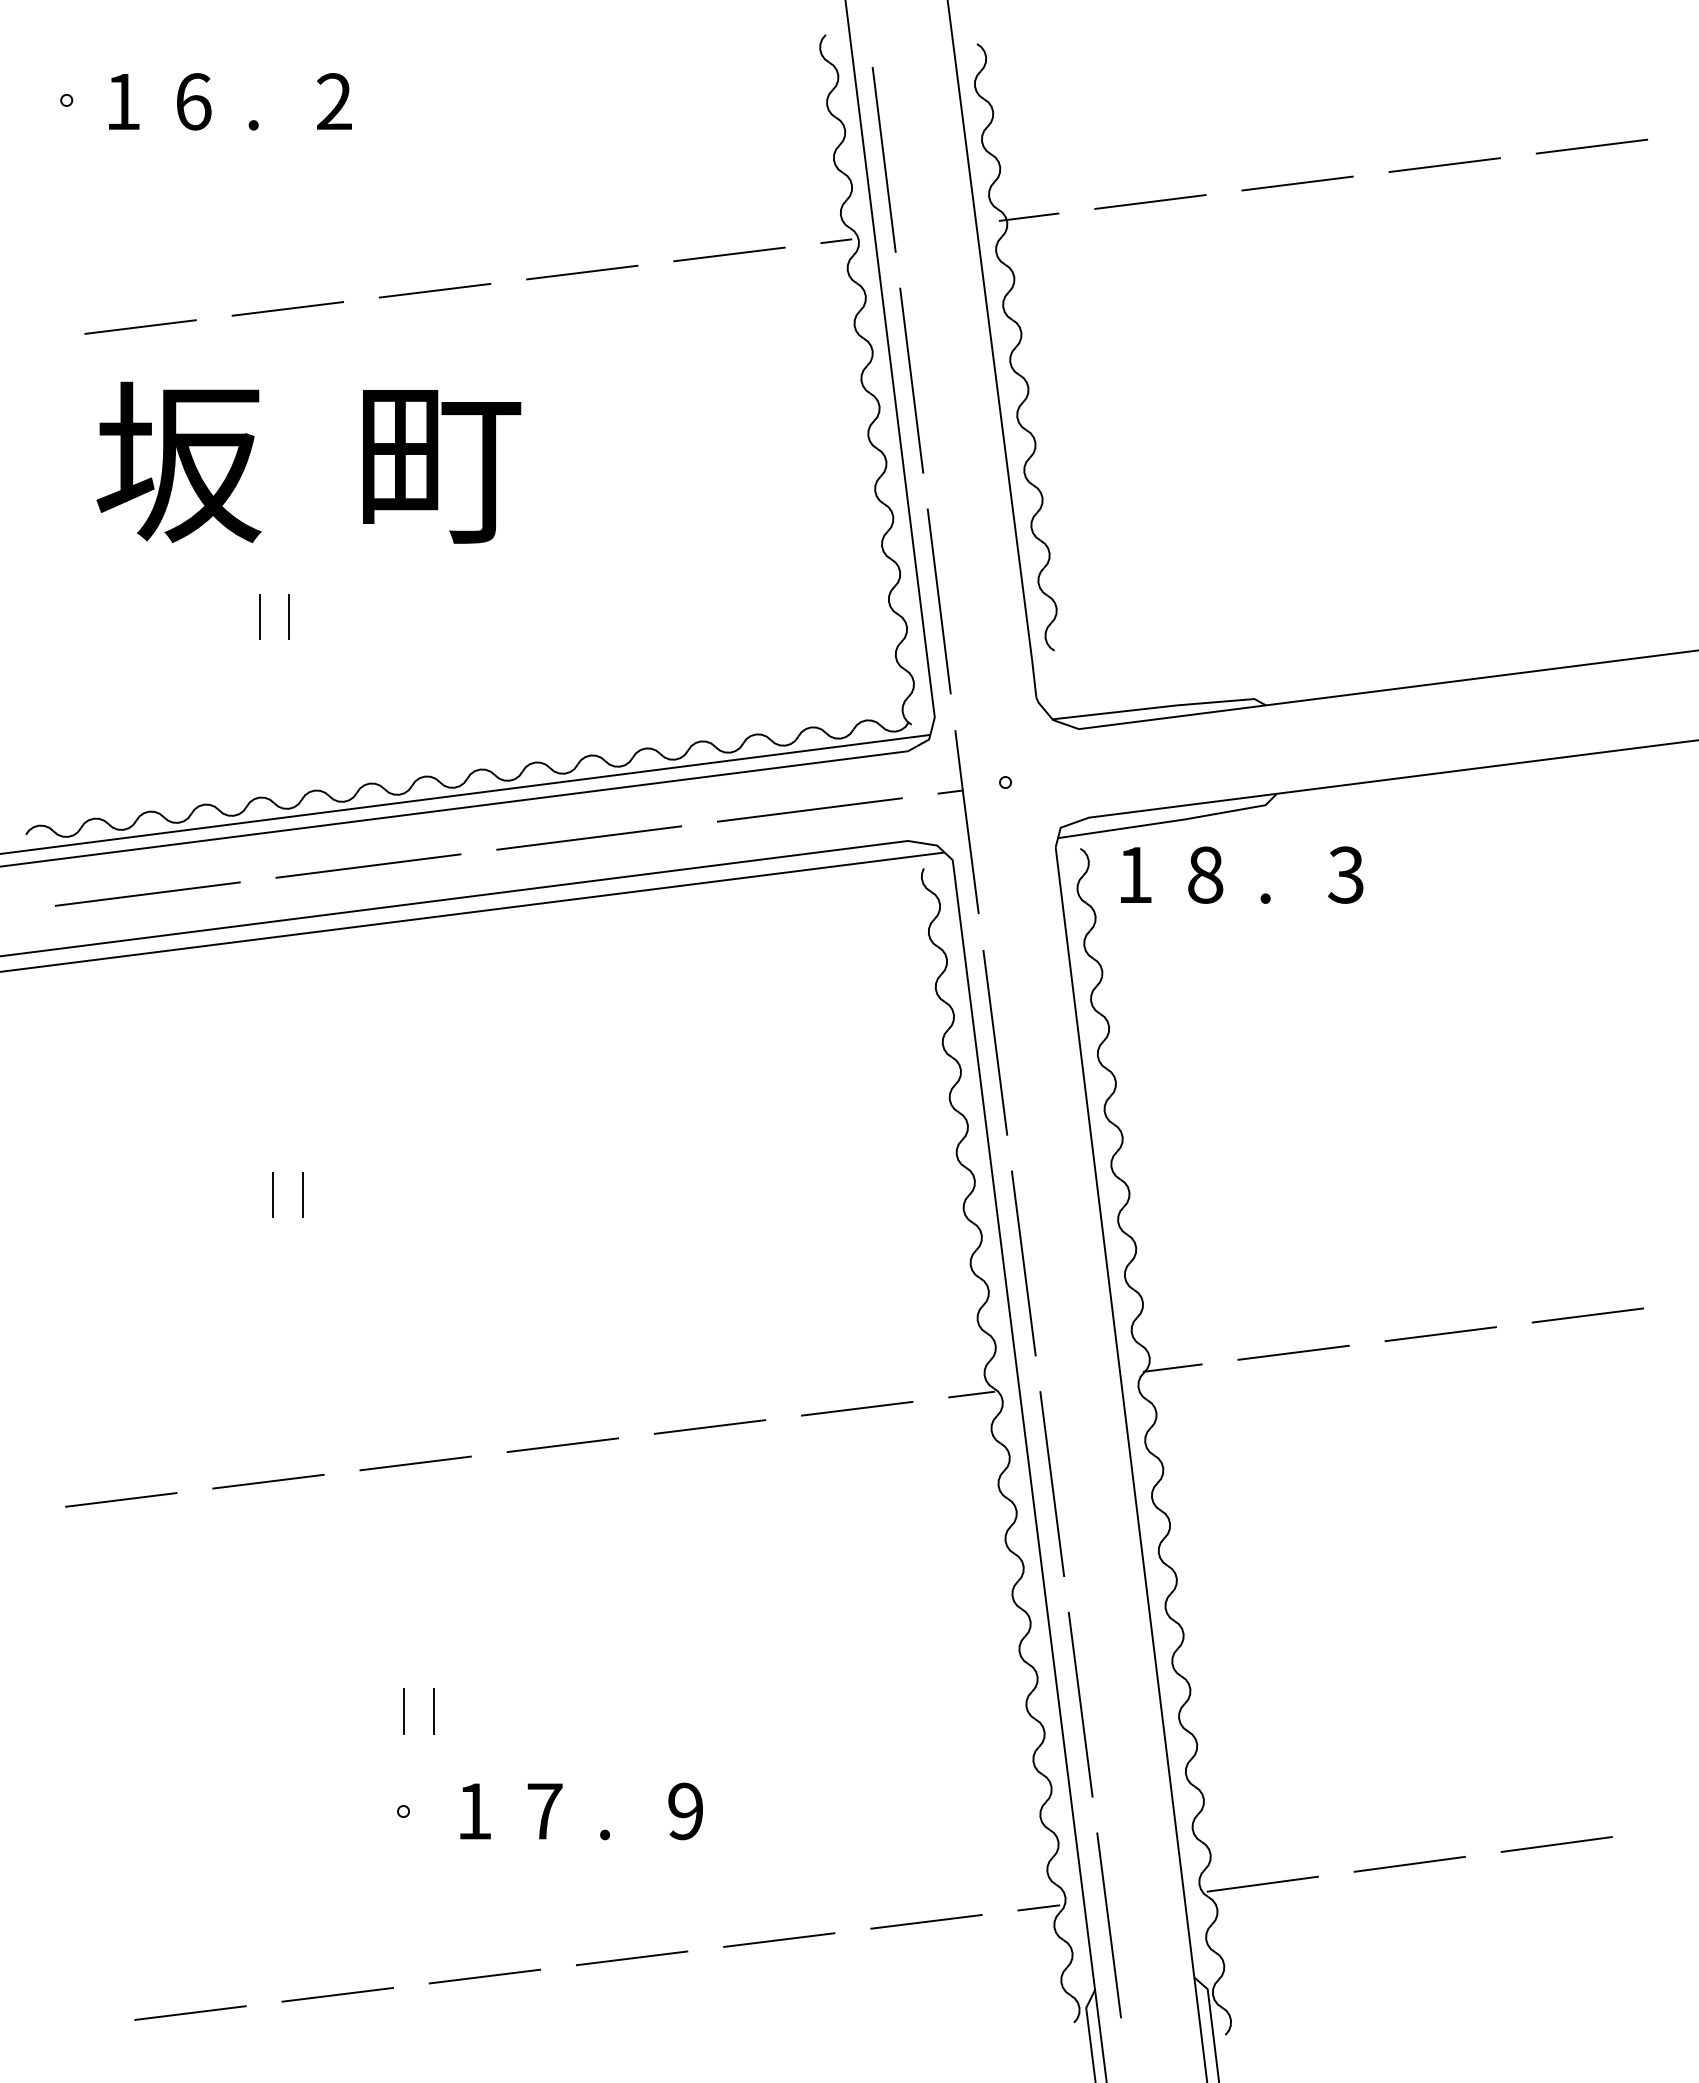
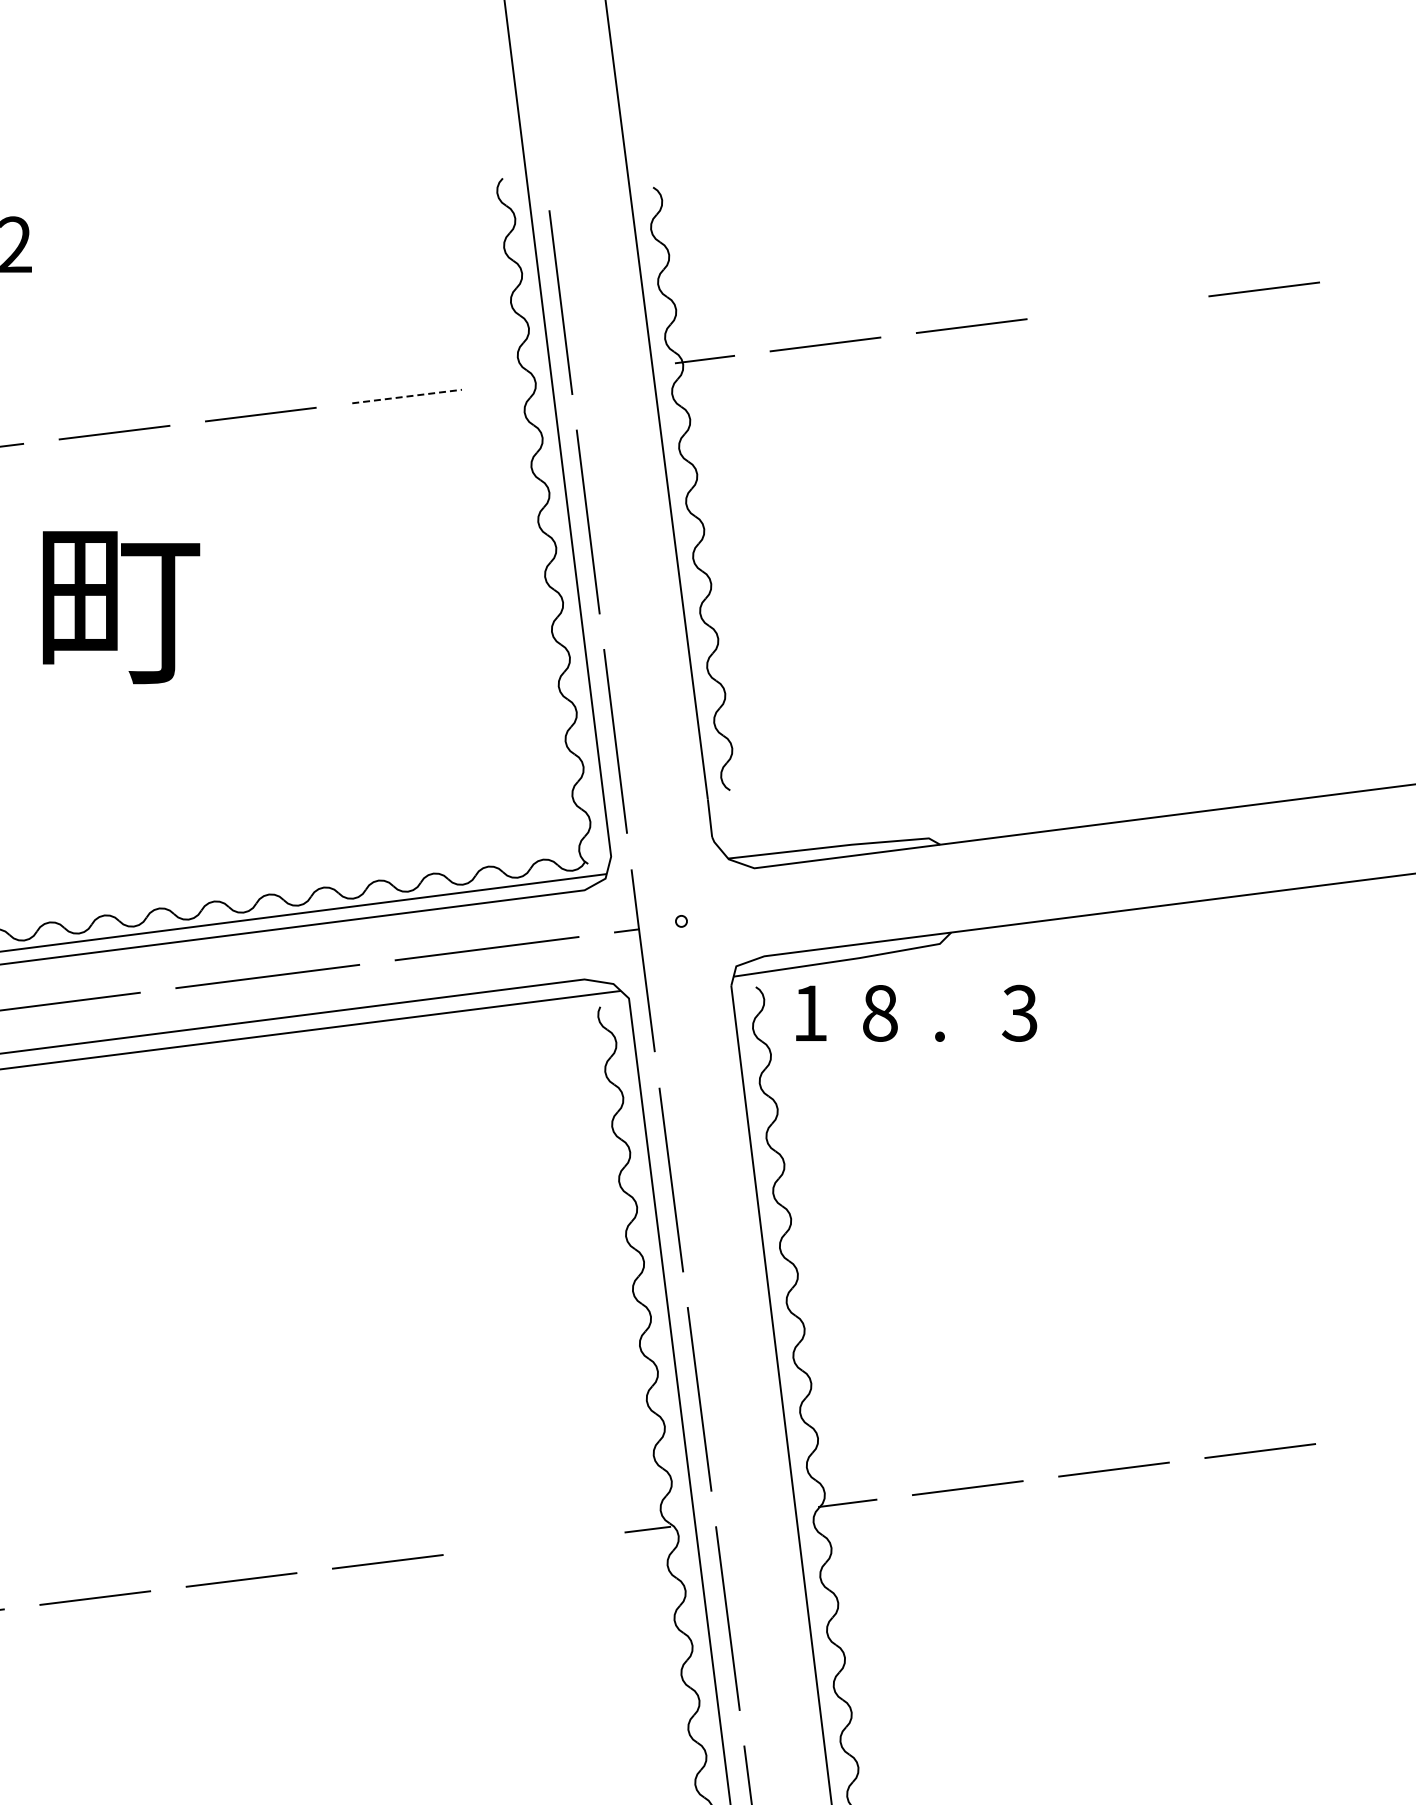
line: (1444, 165) -> (1117, 308), removed
line: (836, 241) -> (513, 383), removed
line: (729, 254) -> (407, 396), solid -> dashed
line: (857, 1408) -> (534, 1543), removed

